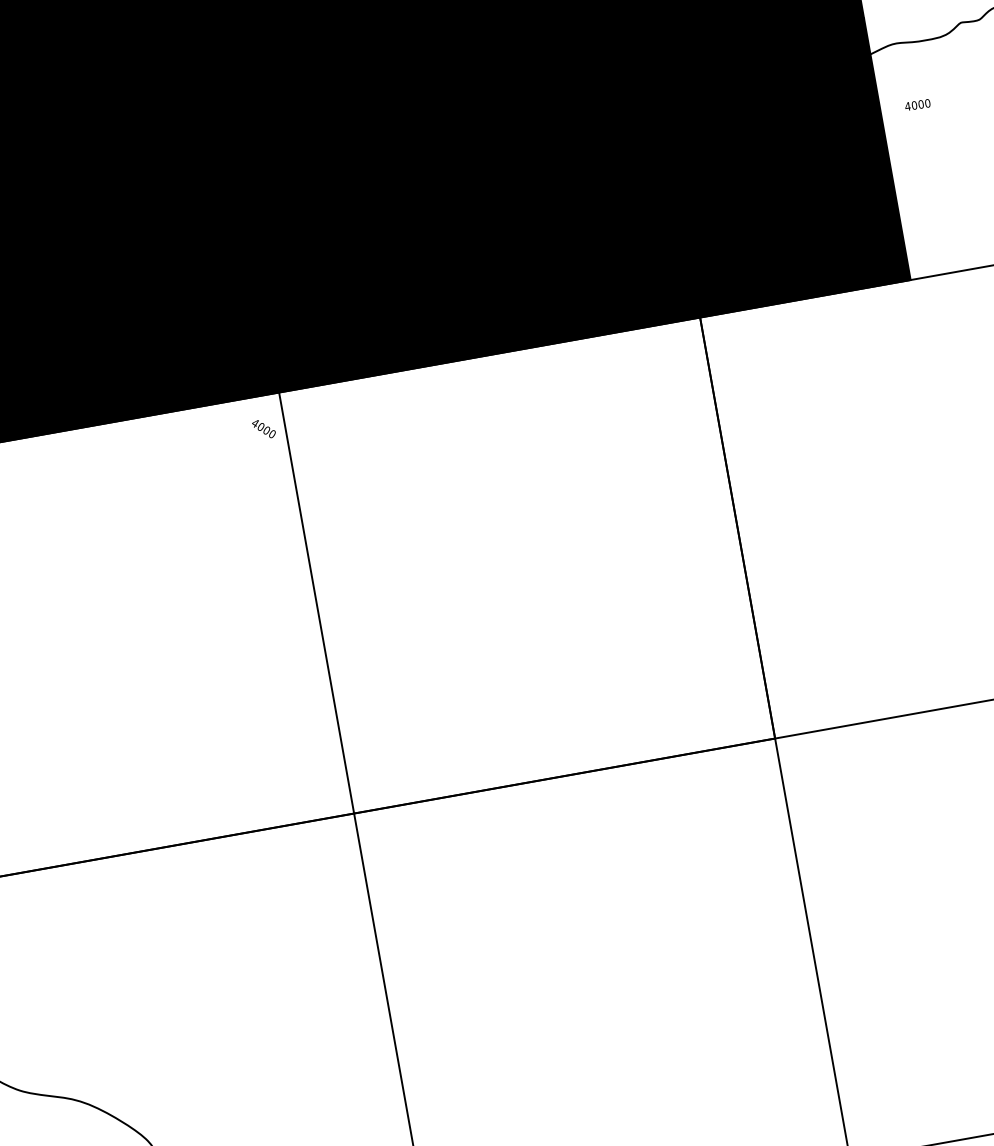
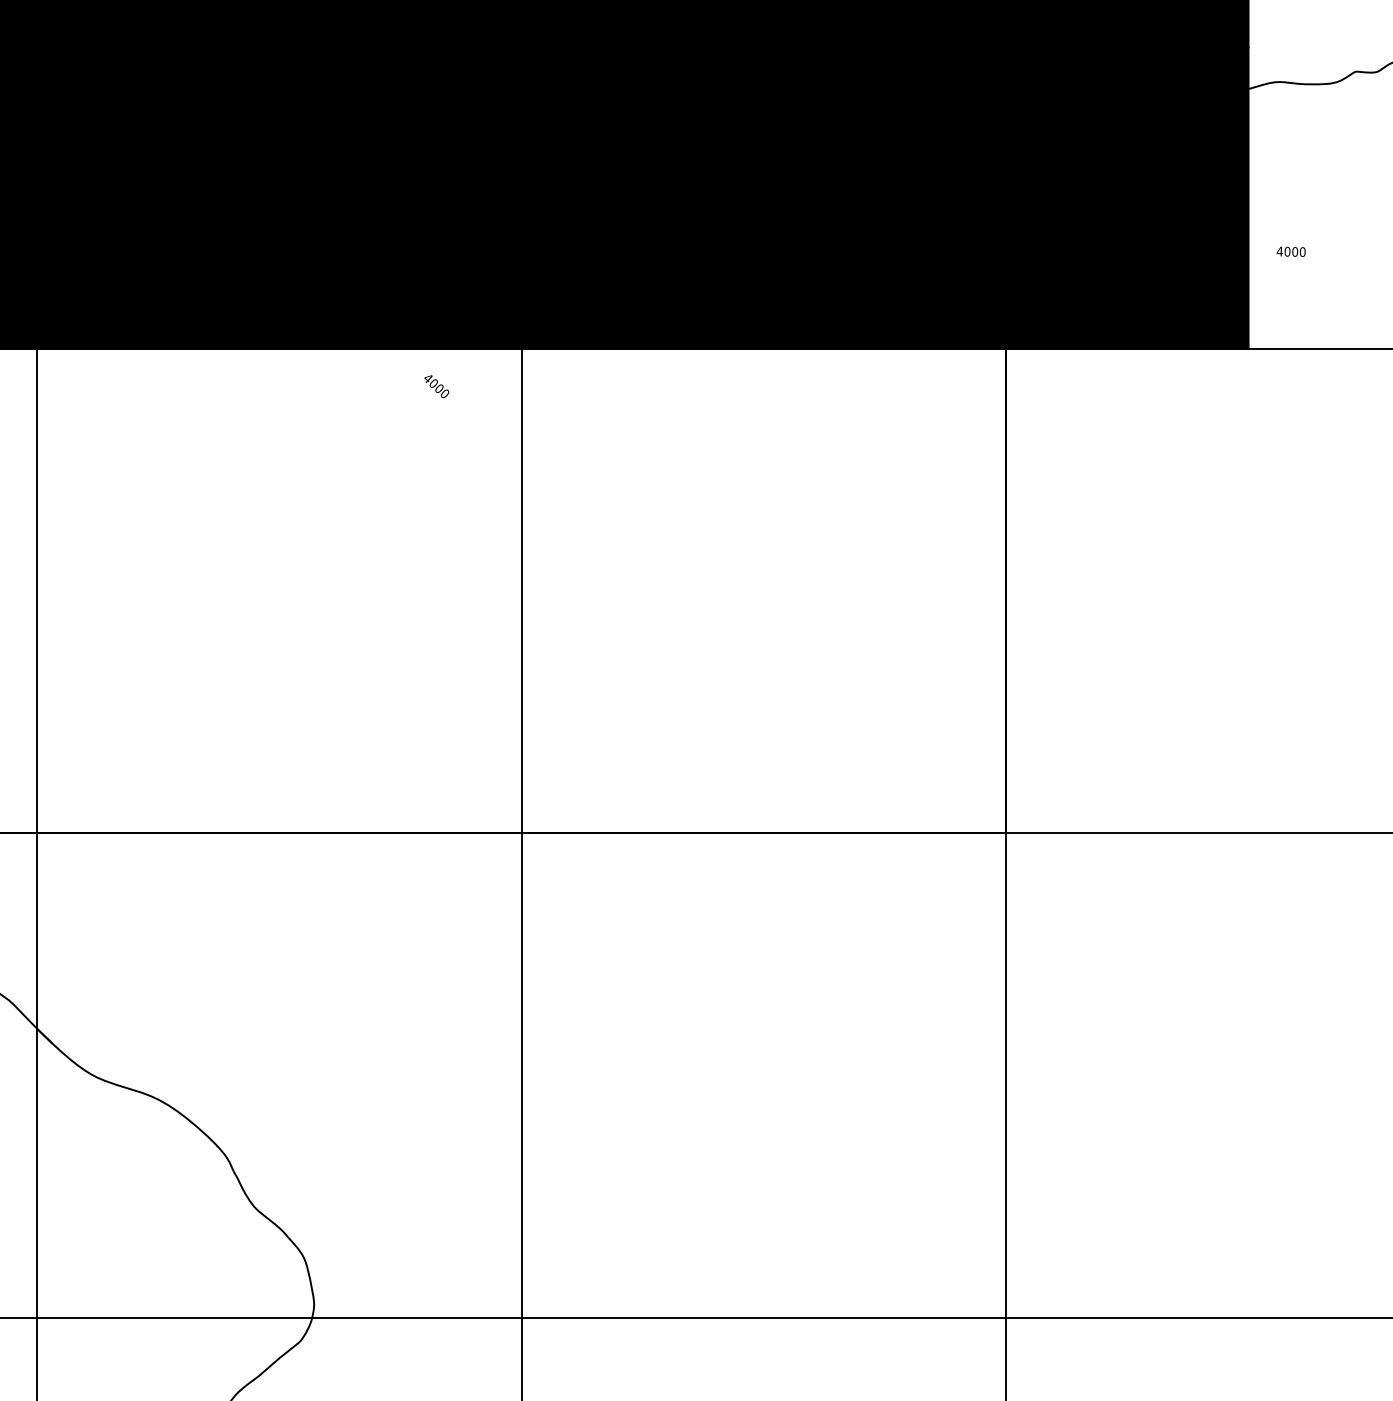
text: (917, 104) -> (1290, 251), moved
text: (263, 429) -> (436, 386), moved

